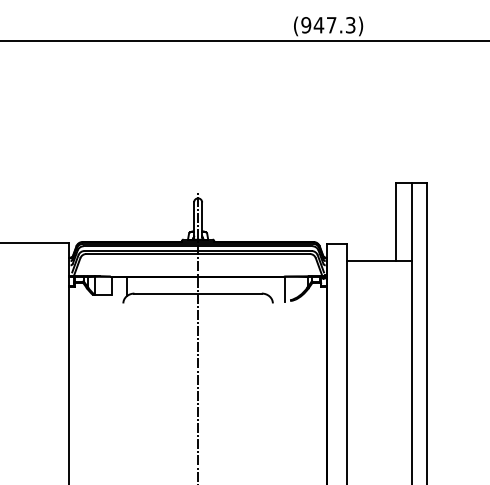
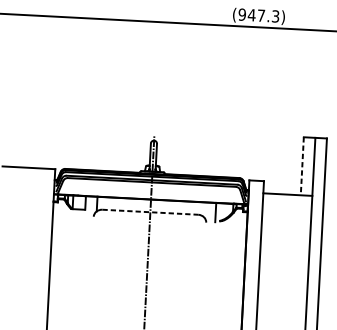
line: (396, 222) -> (302, 166), solid -> dashed
line: (198, 293) -> (150, 212), solid -> dashed

